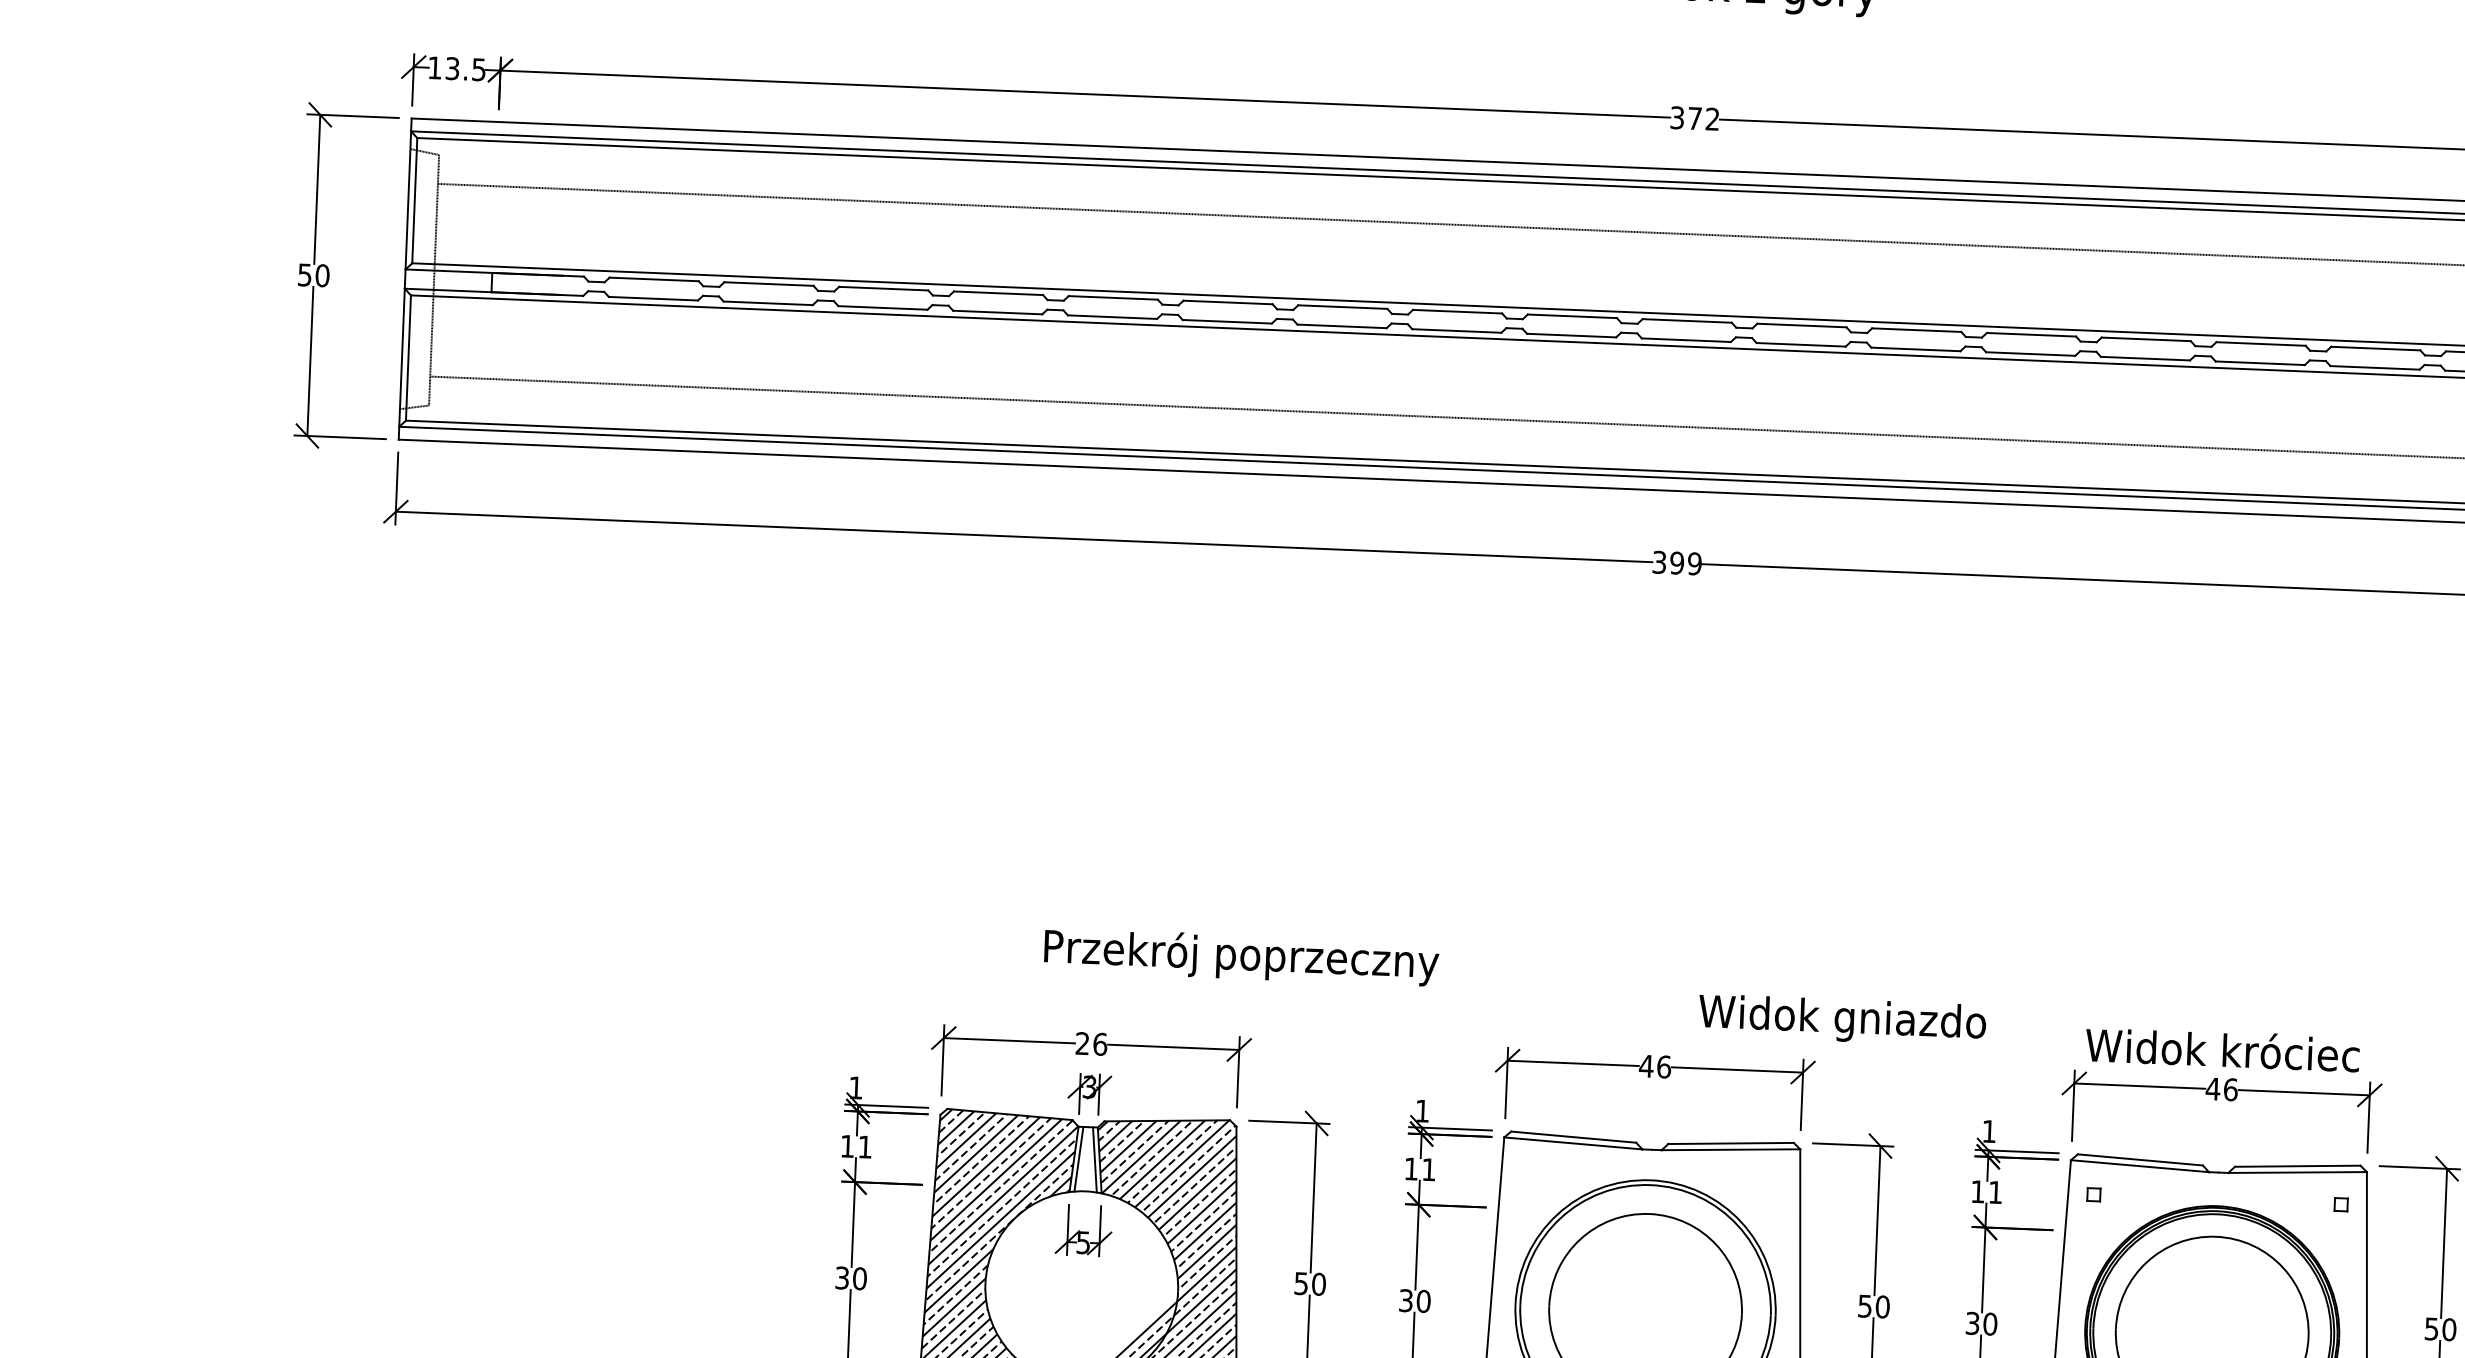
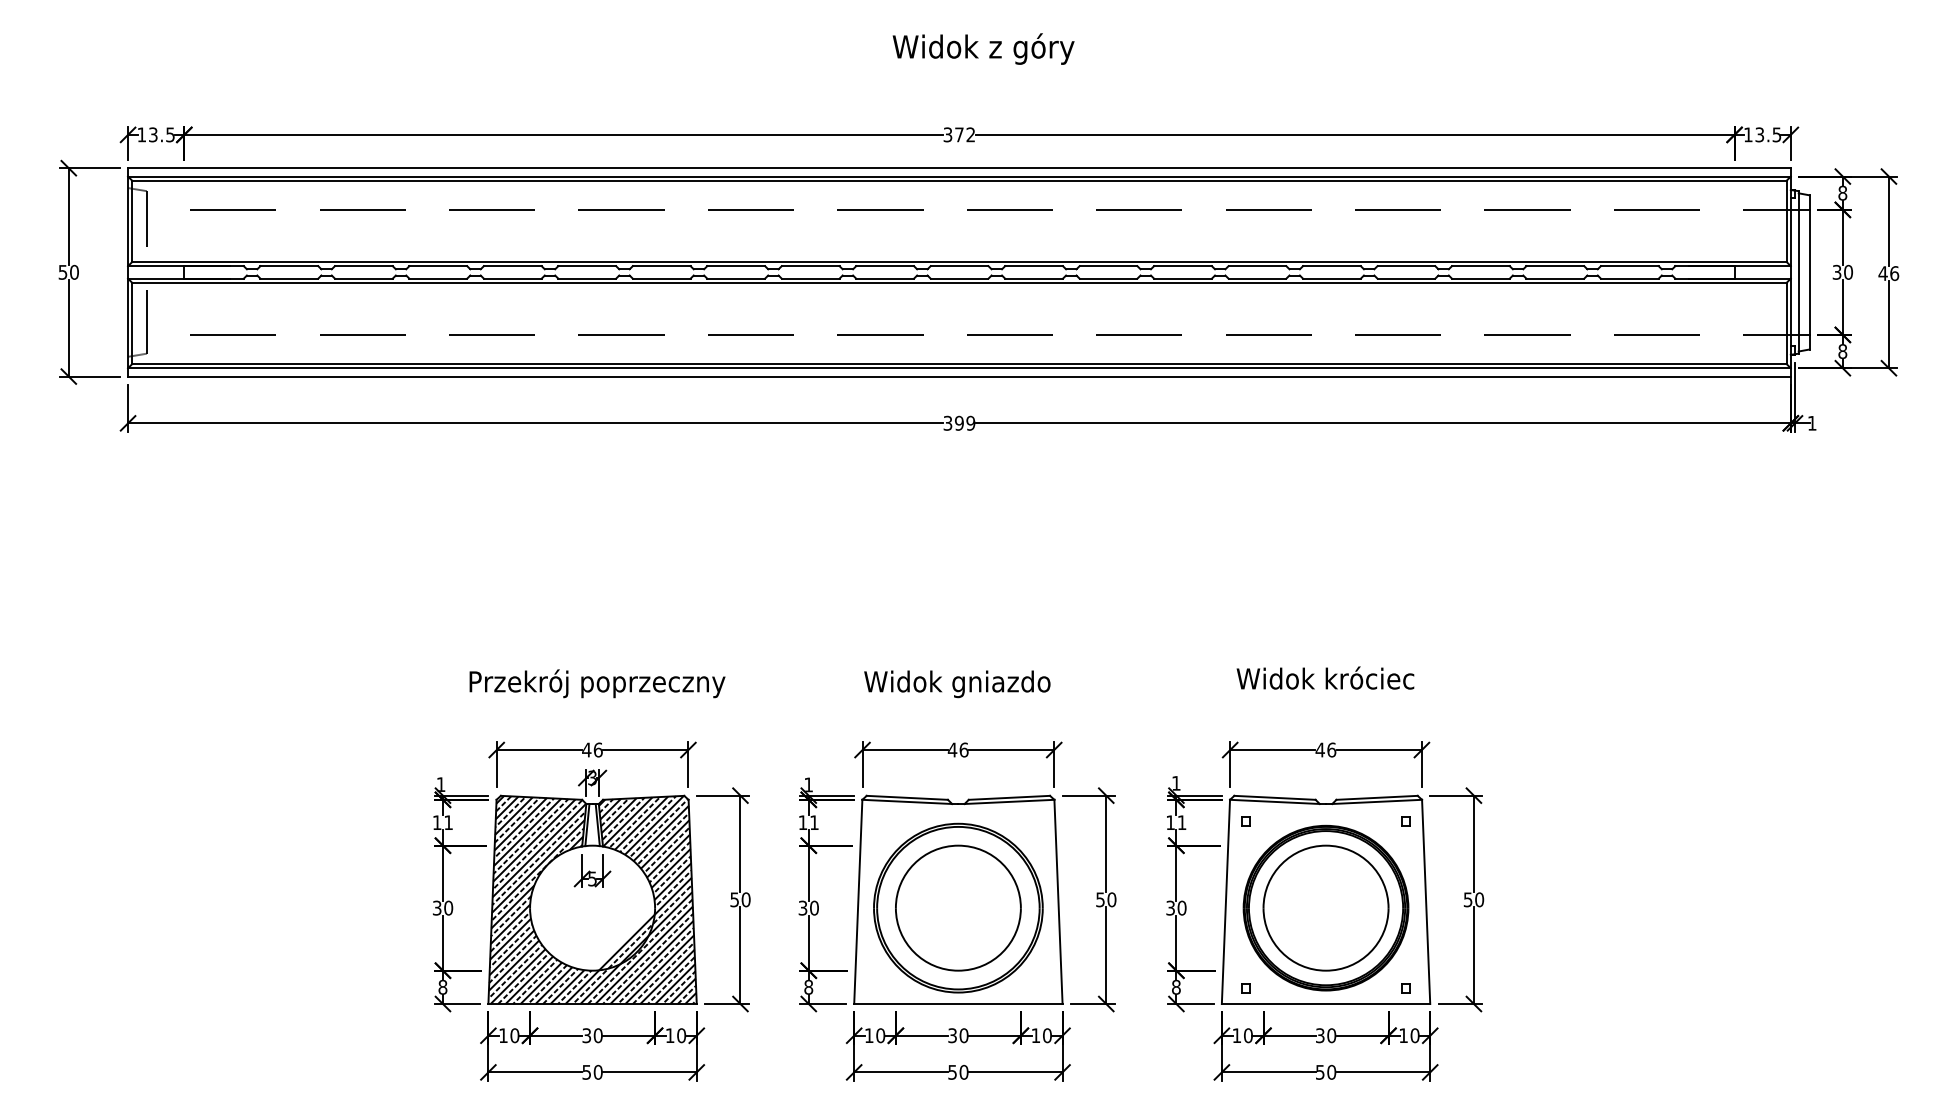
text: (1241, 956) -> (597, 683), moved
text: (1842, 1020) -> (957, 684), moved
text: (1082, 1042) -> (586, 749), 26 -> 46
text: (2222, 1048) -> (1325, 677), moved

